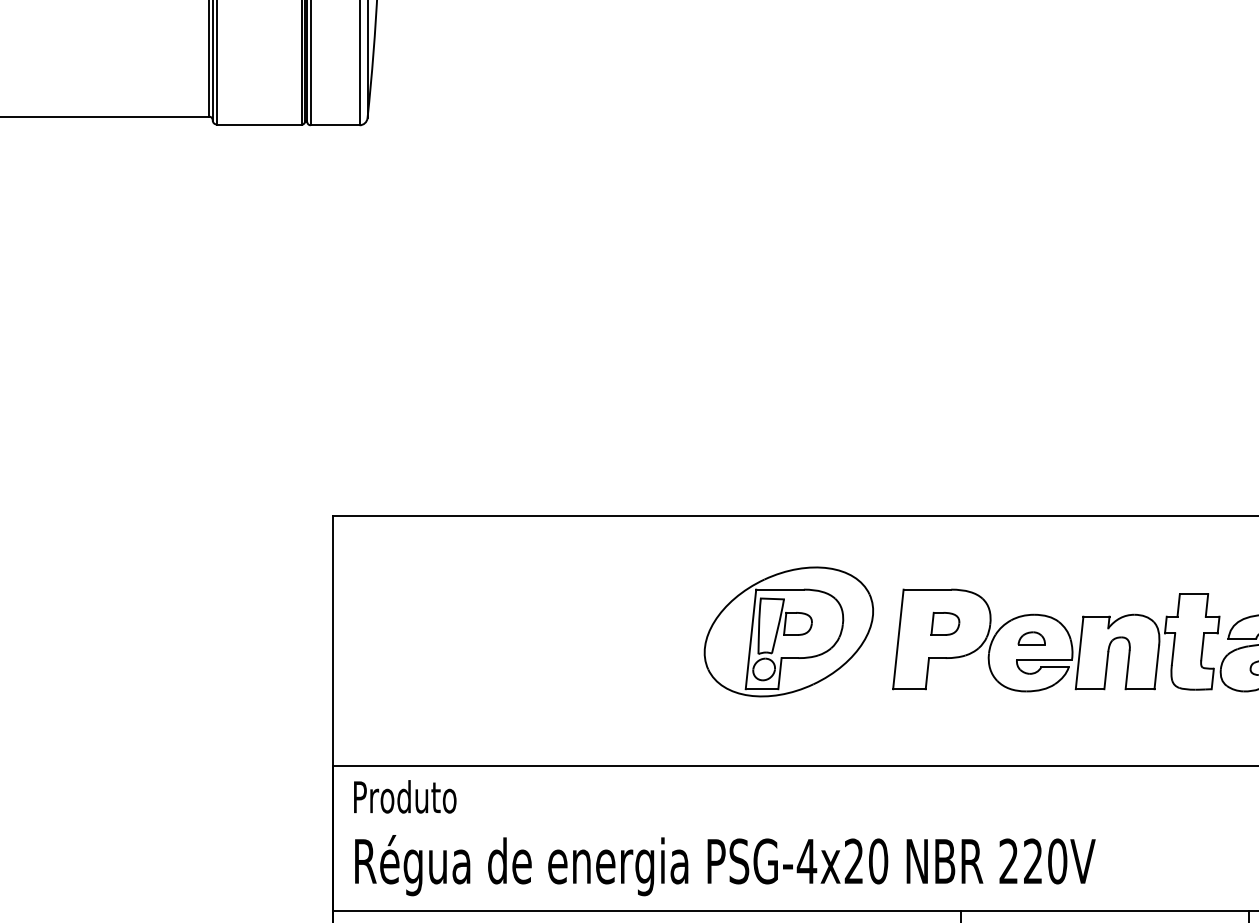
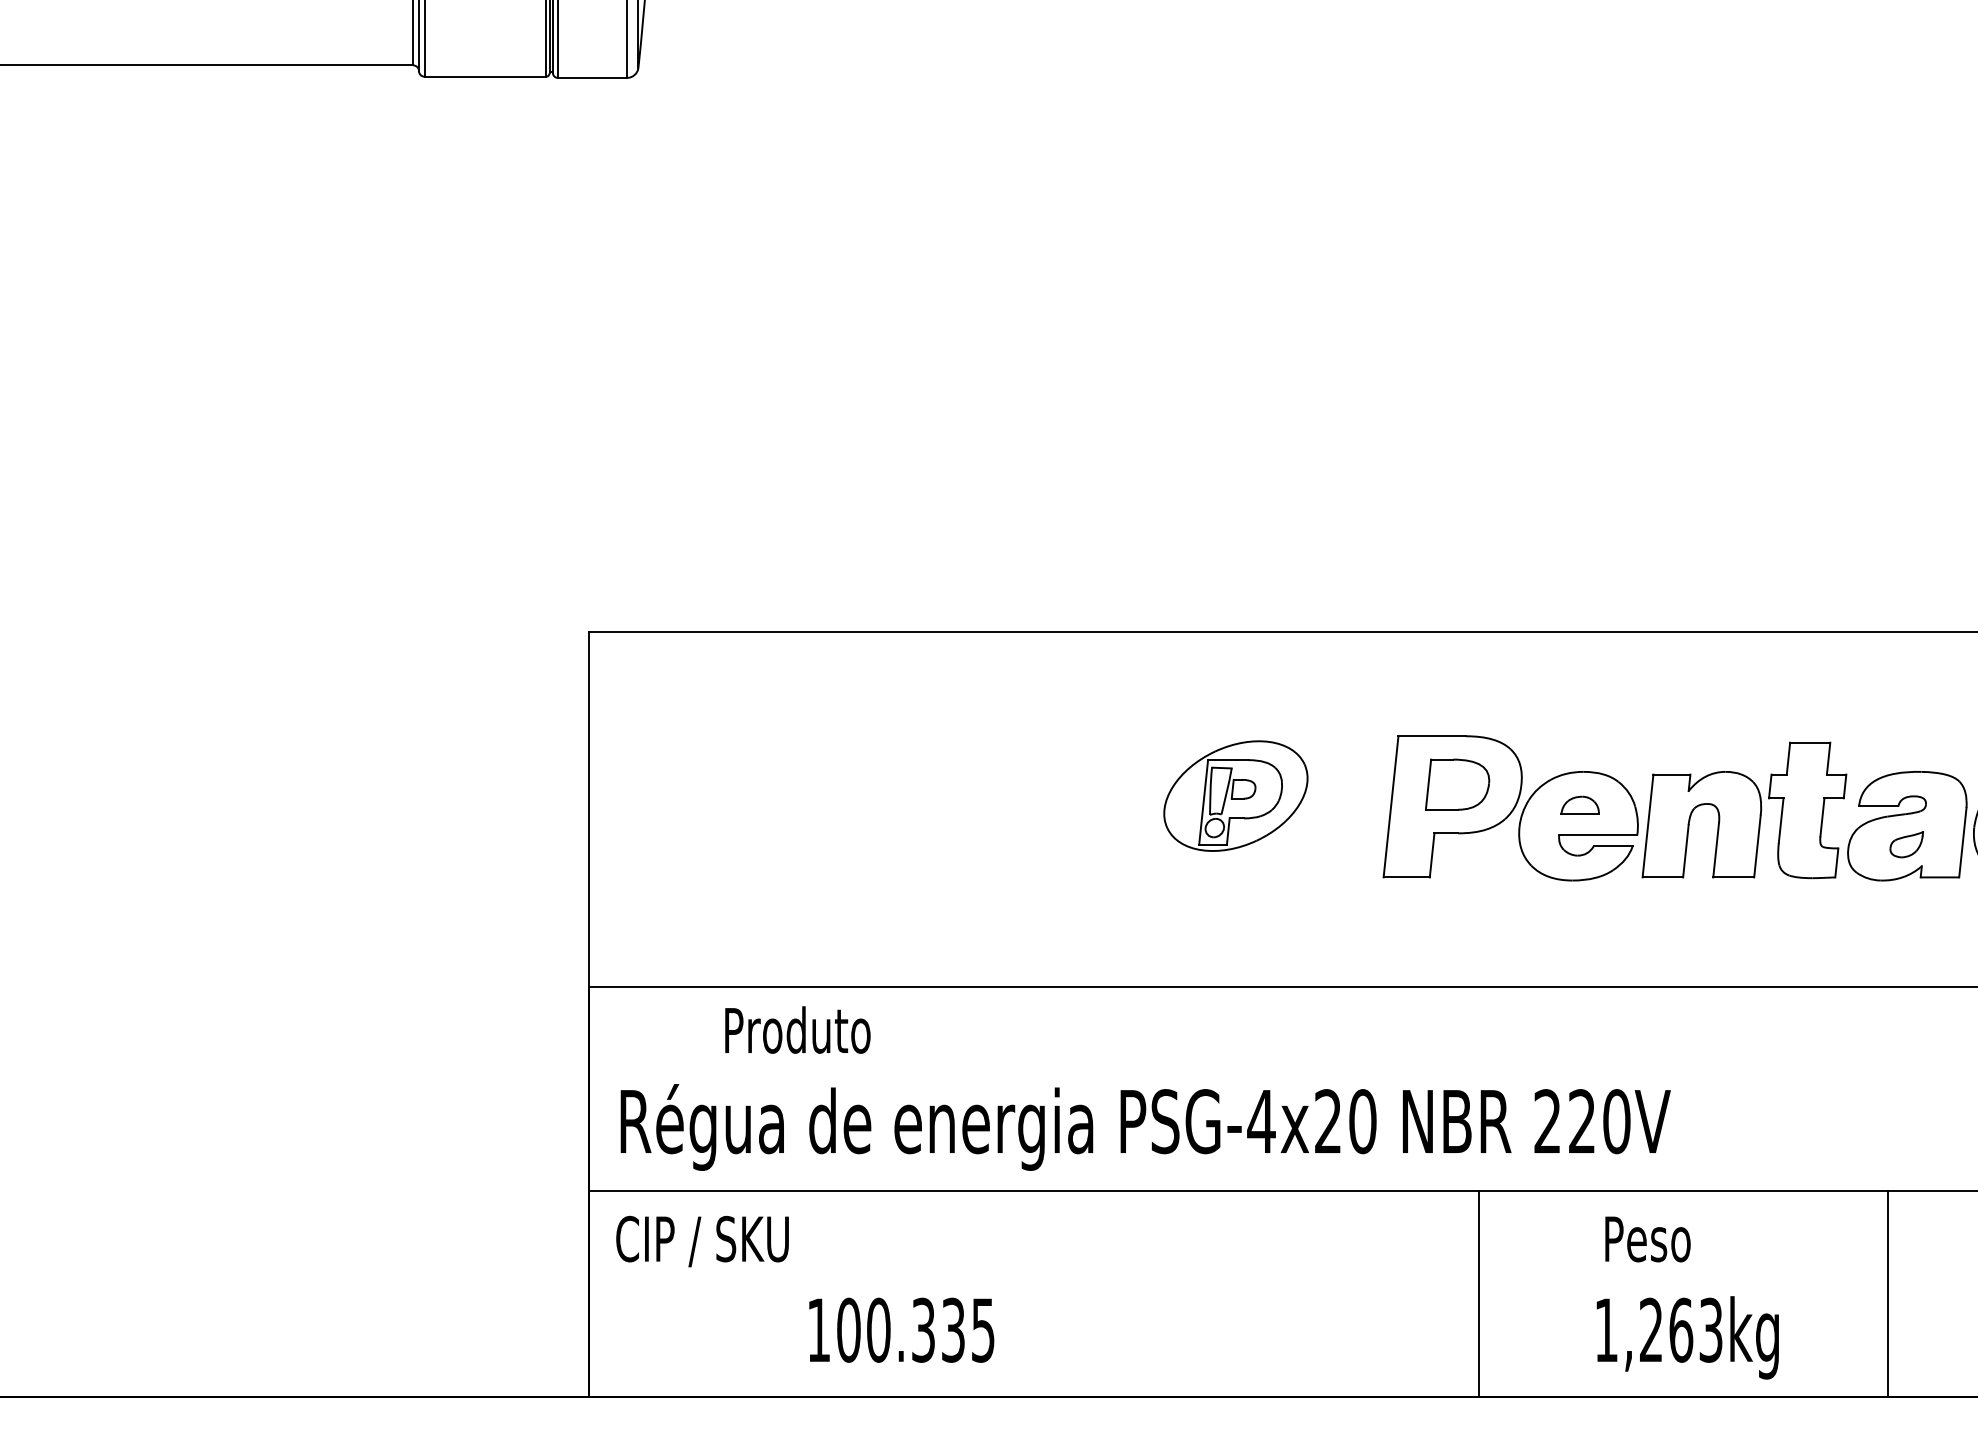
part: (945, 623) -> (1457, 784), size x1.6
part: (788, 631) -> (1235, 795), size x0.6
text: (404, 796) -> (797, 1029), moved

